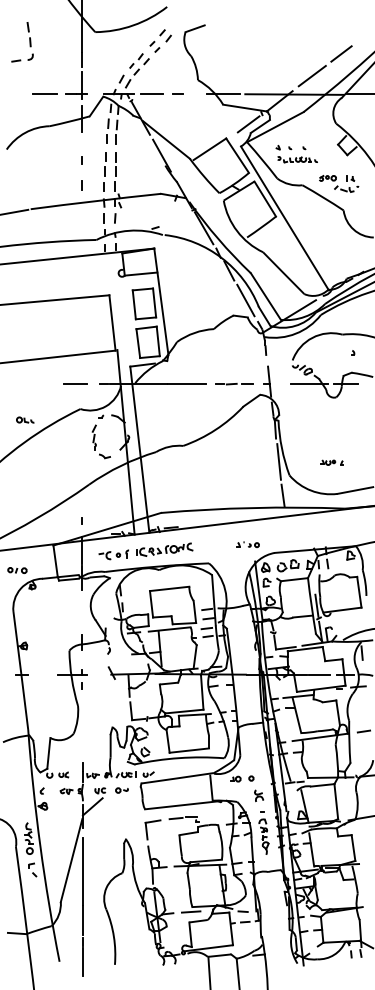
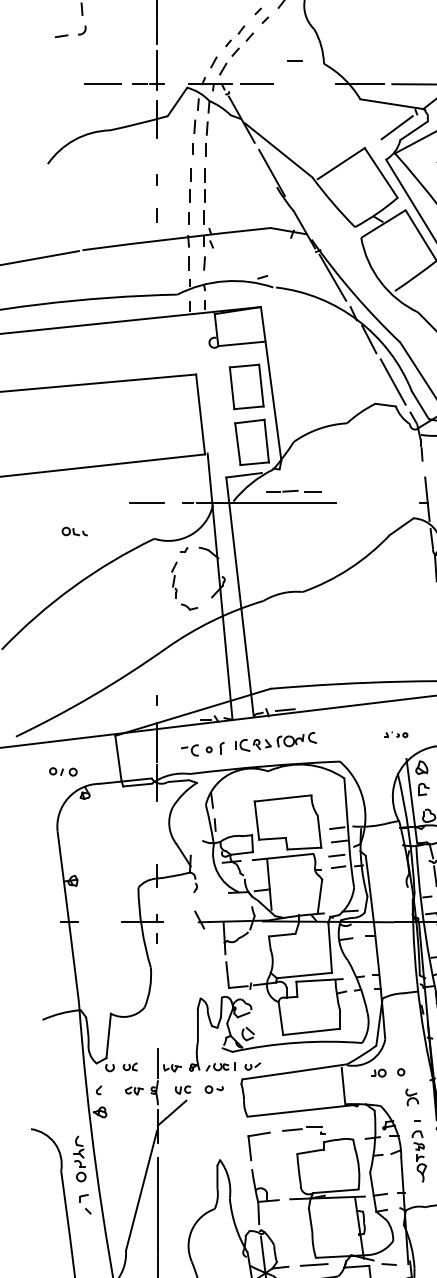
line: (177, 93) -> (294, 60), moved
line: (234, 384) -> (294, 491), moved
part: (25, 419) -> (74, 530), moved
part: (247, 544) -> (395, 734), size x0.7

